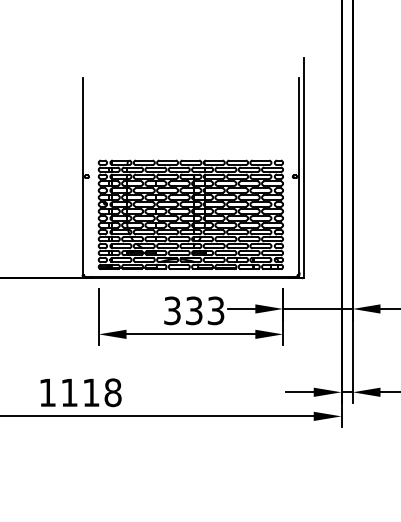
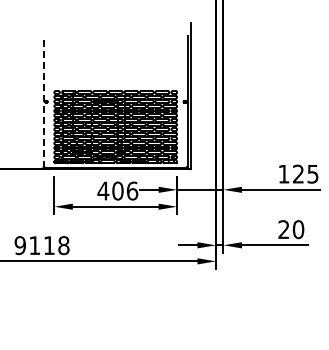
line: (82, 176) -> (43, 101), solid -> dashed
text: (193, 309) -> (117, 190), 333 -> 406
text: (46, 392) -> (19, 245), 1118 -> 9118

